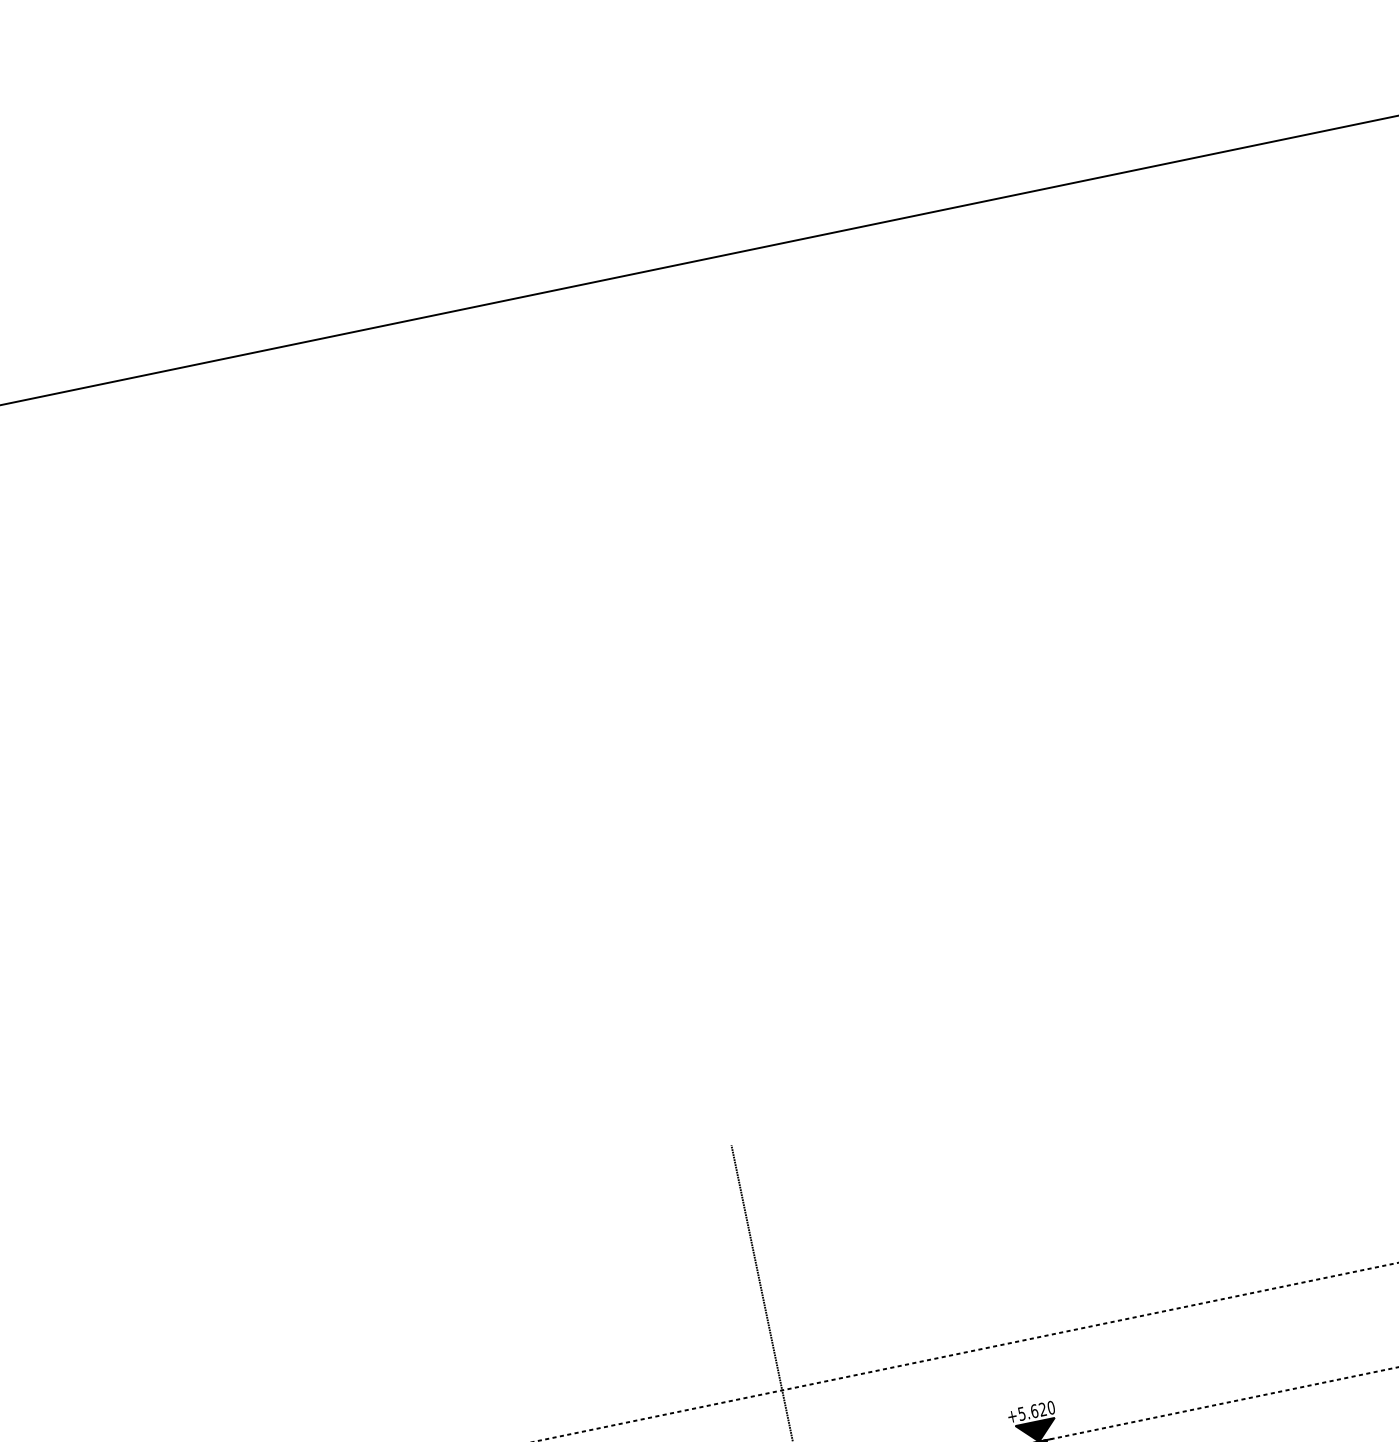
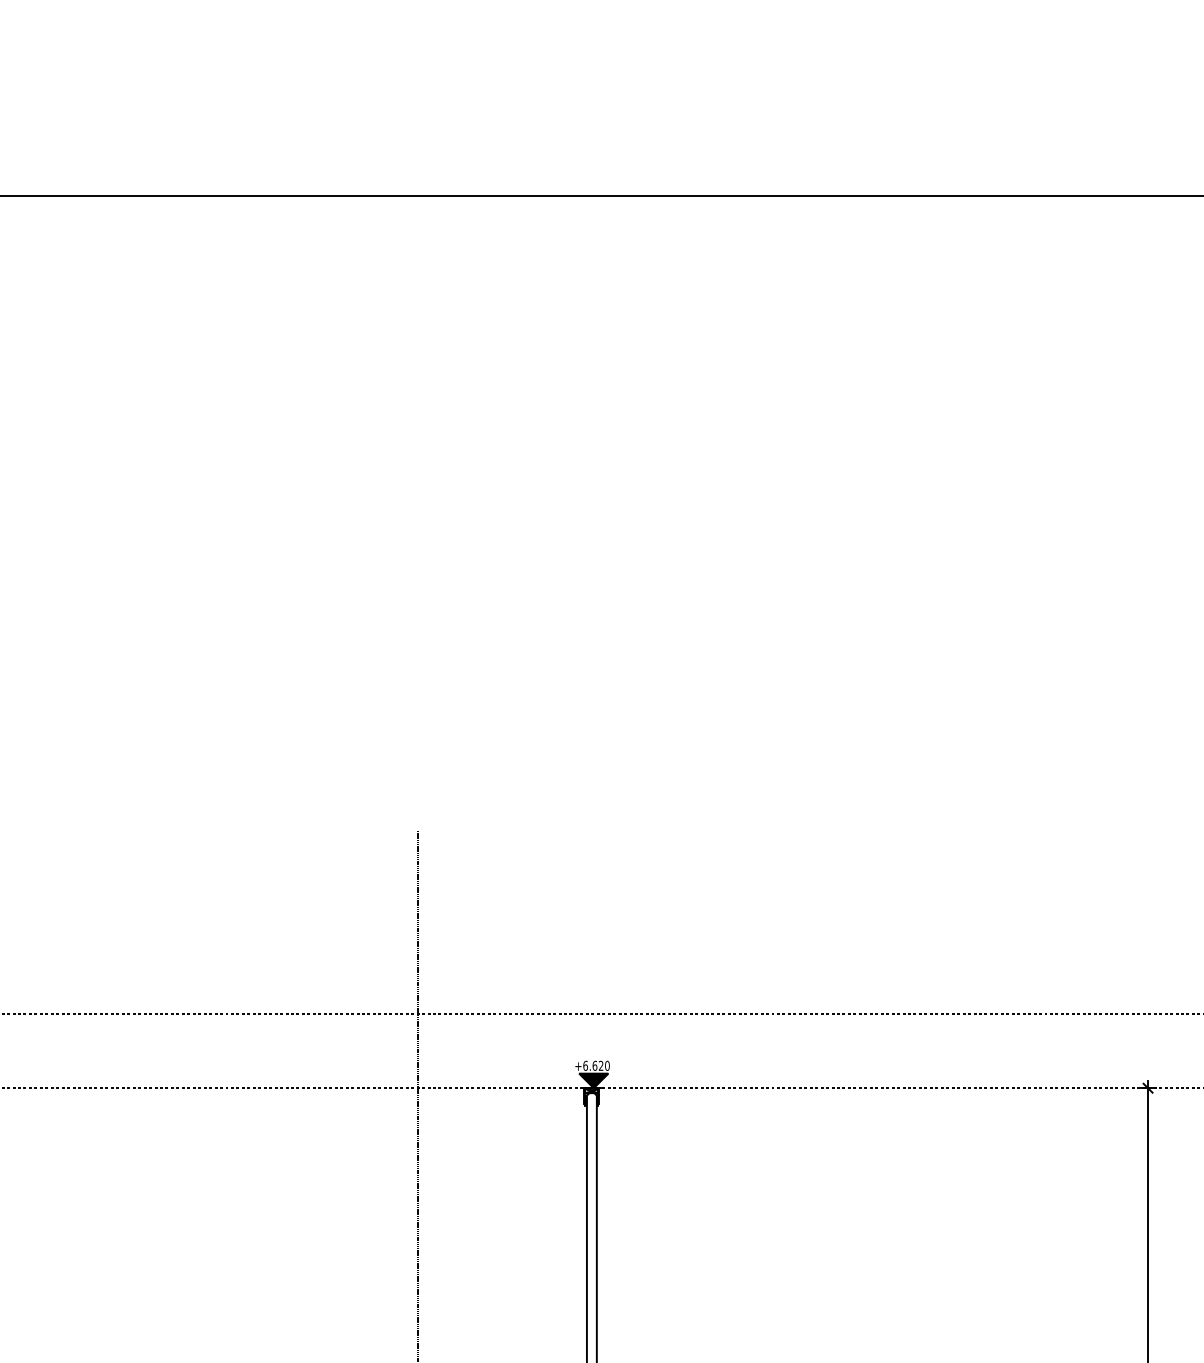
text: (1021, 1413) -> (585, 1065), +5.620 -> +6.620

